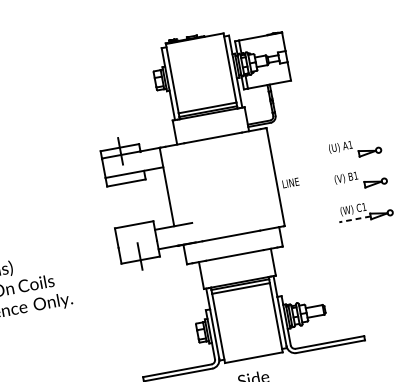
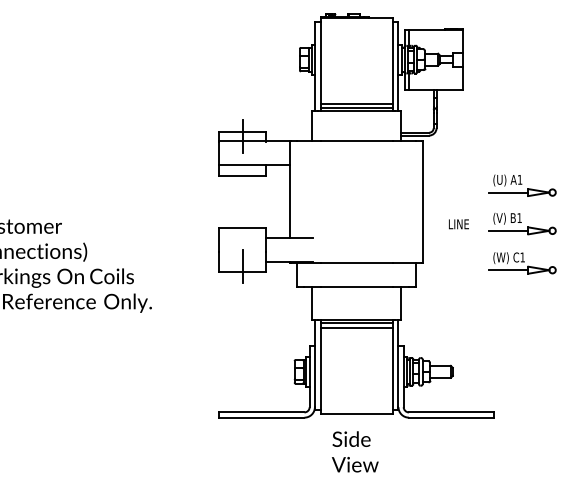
line: (343, 156) -> (508, 192), added
text: (290, 183) -> (458, 224), moved
line: (348, 187) -> (508, 230), added
line: (354, 219) -> (508, 270), dashed -> solid

